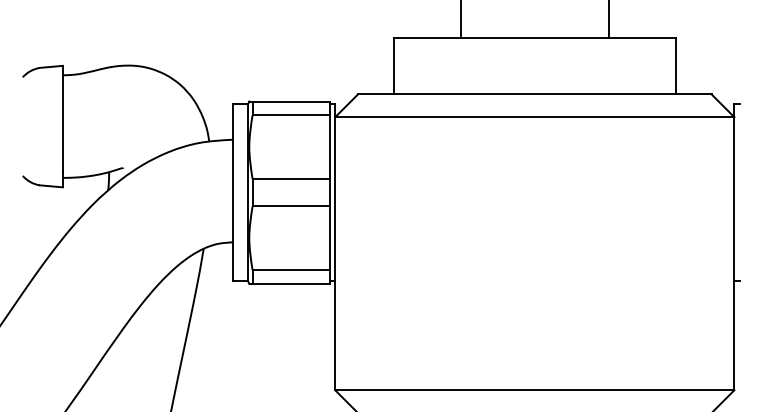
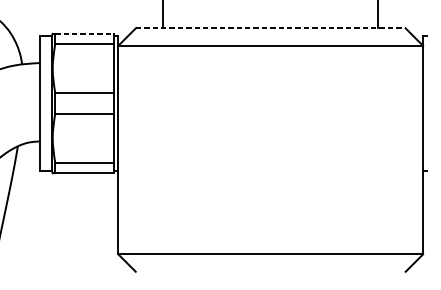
line: (534, 94) -> (270, 28), solid -> dashed
line: (291, 101) -> (84, 33), solid -> dashed

